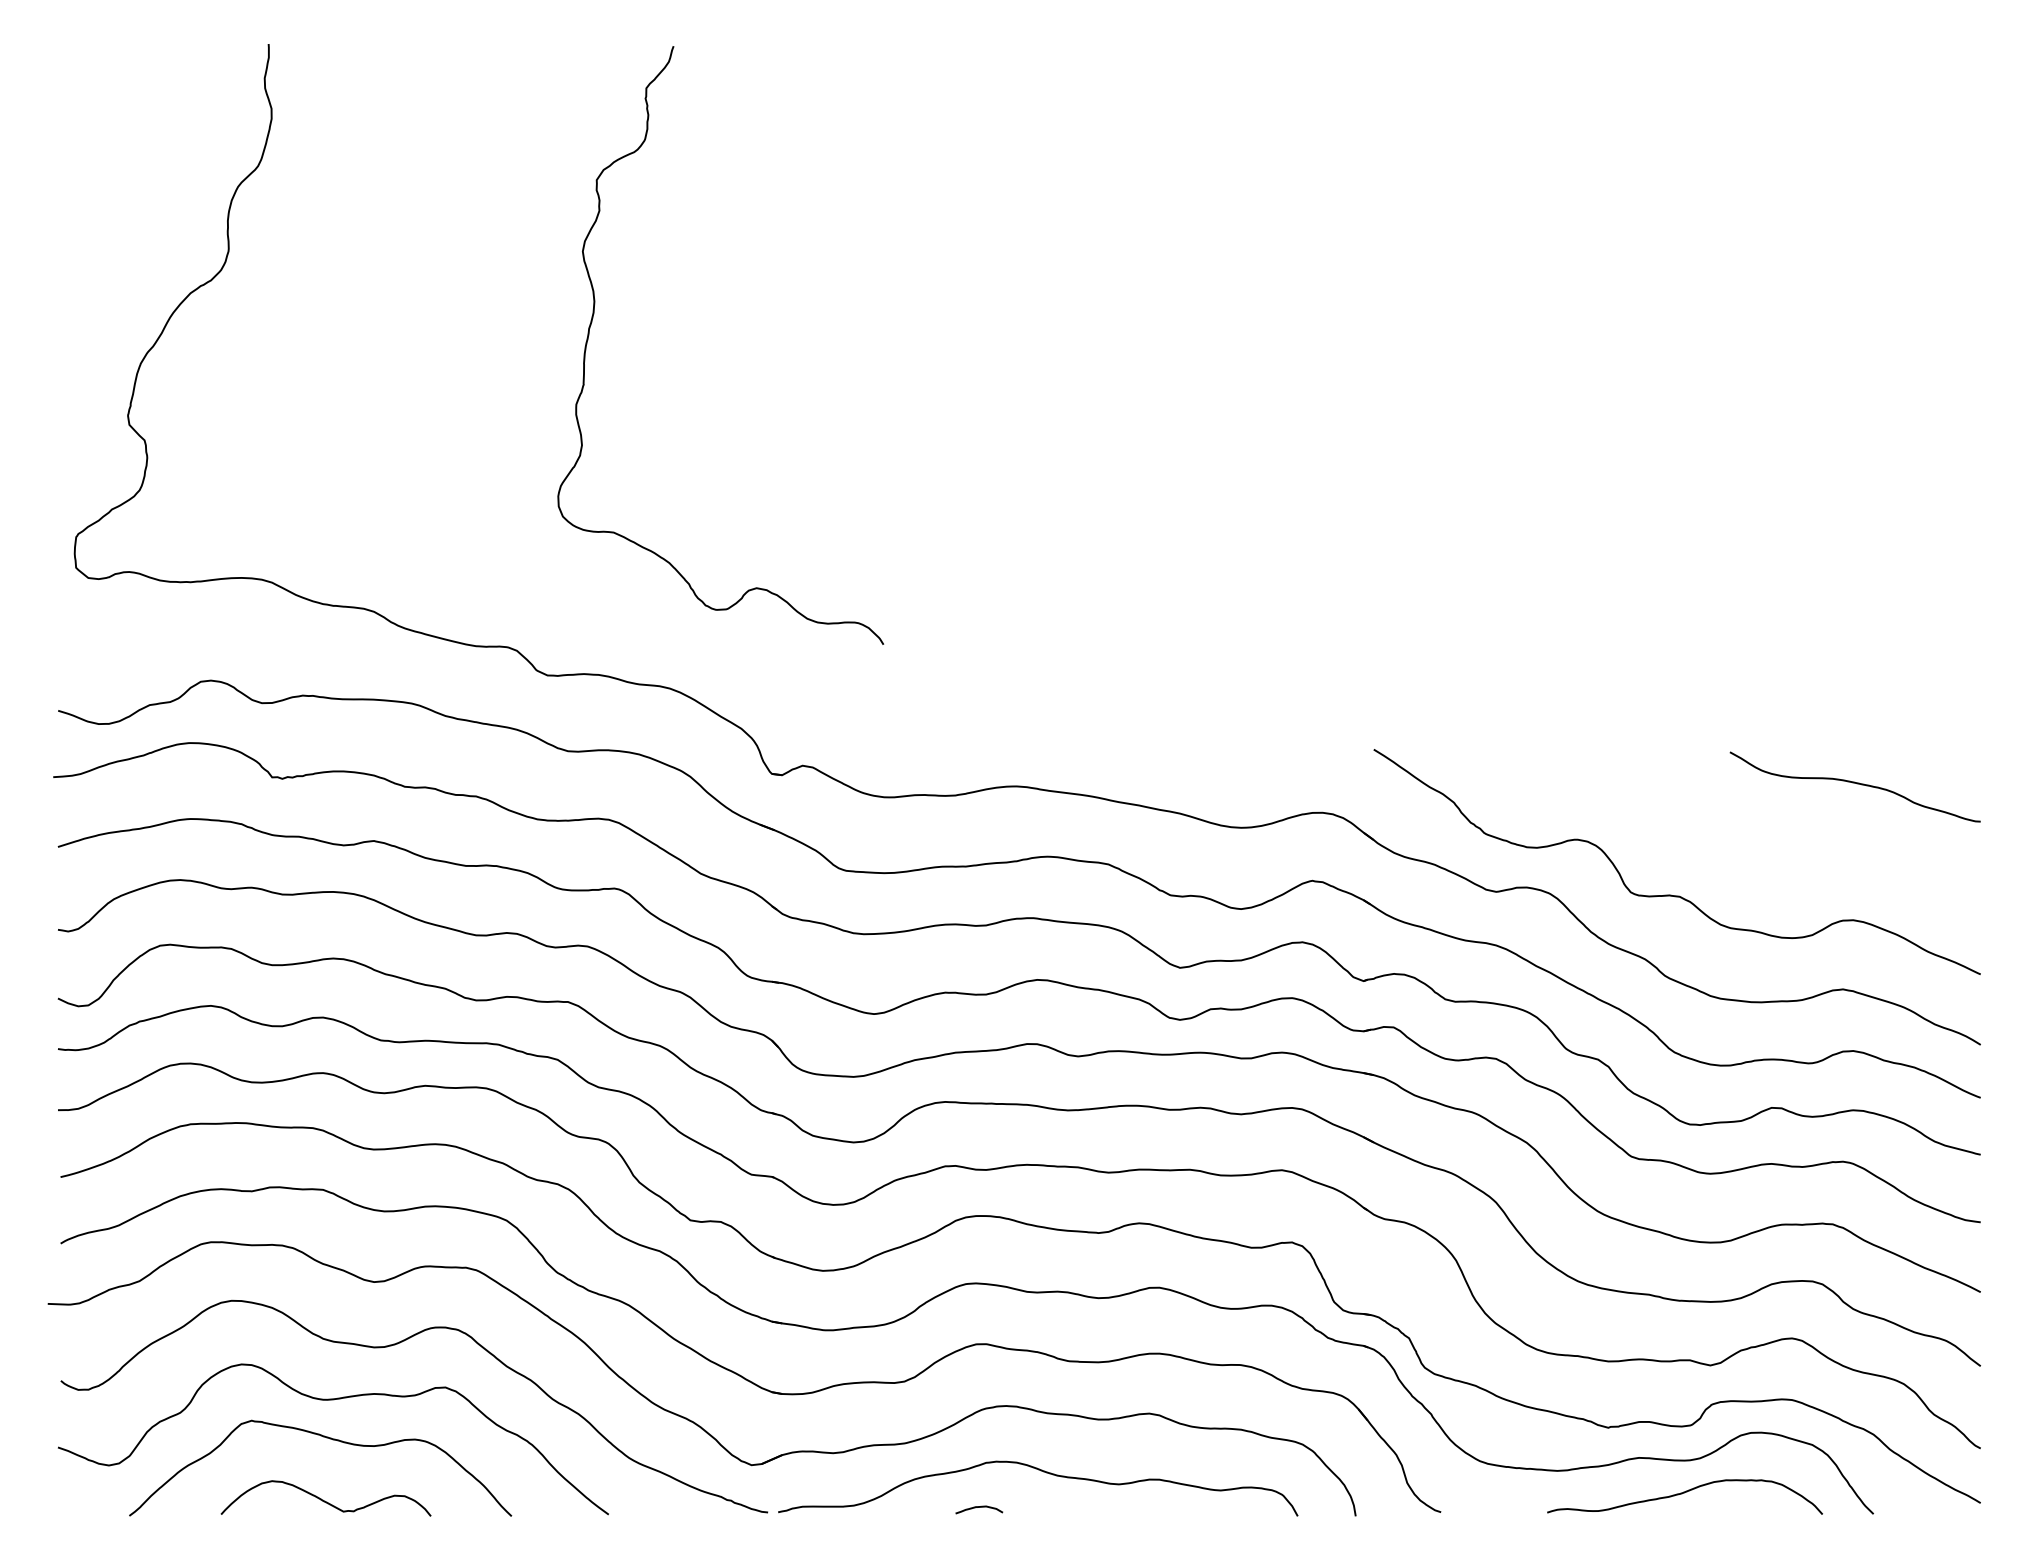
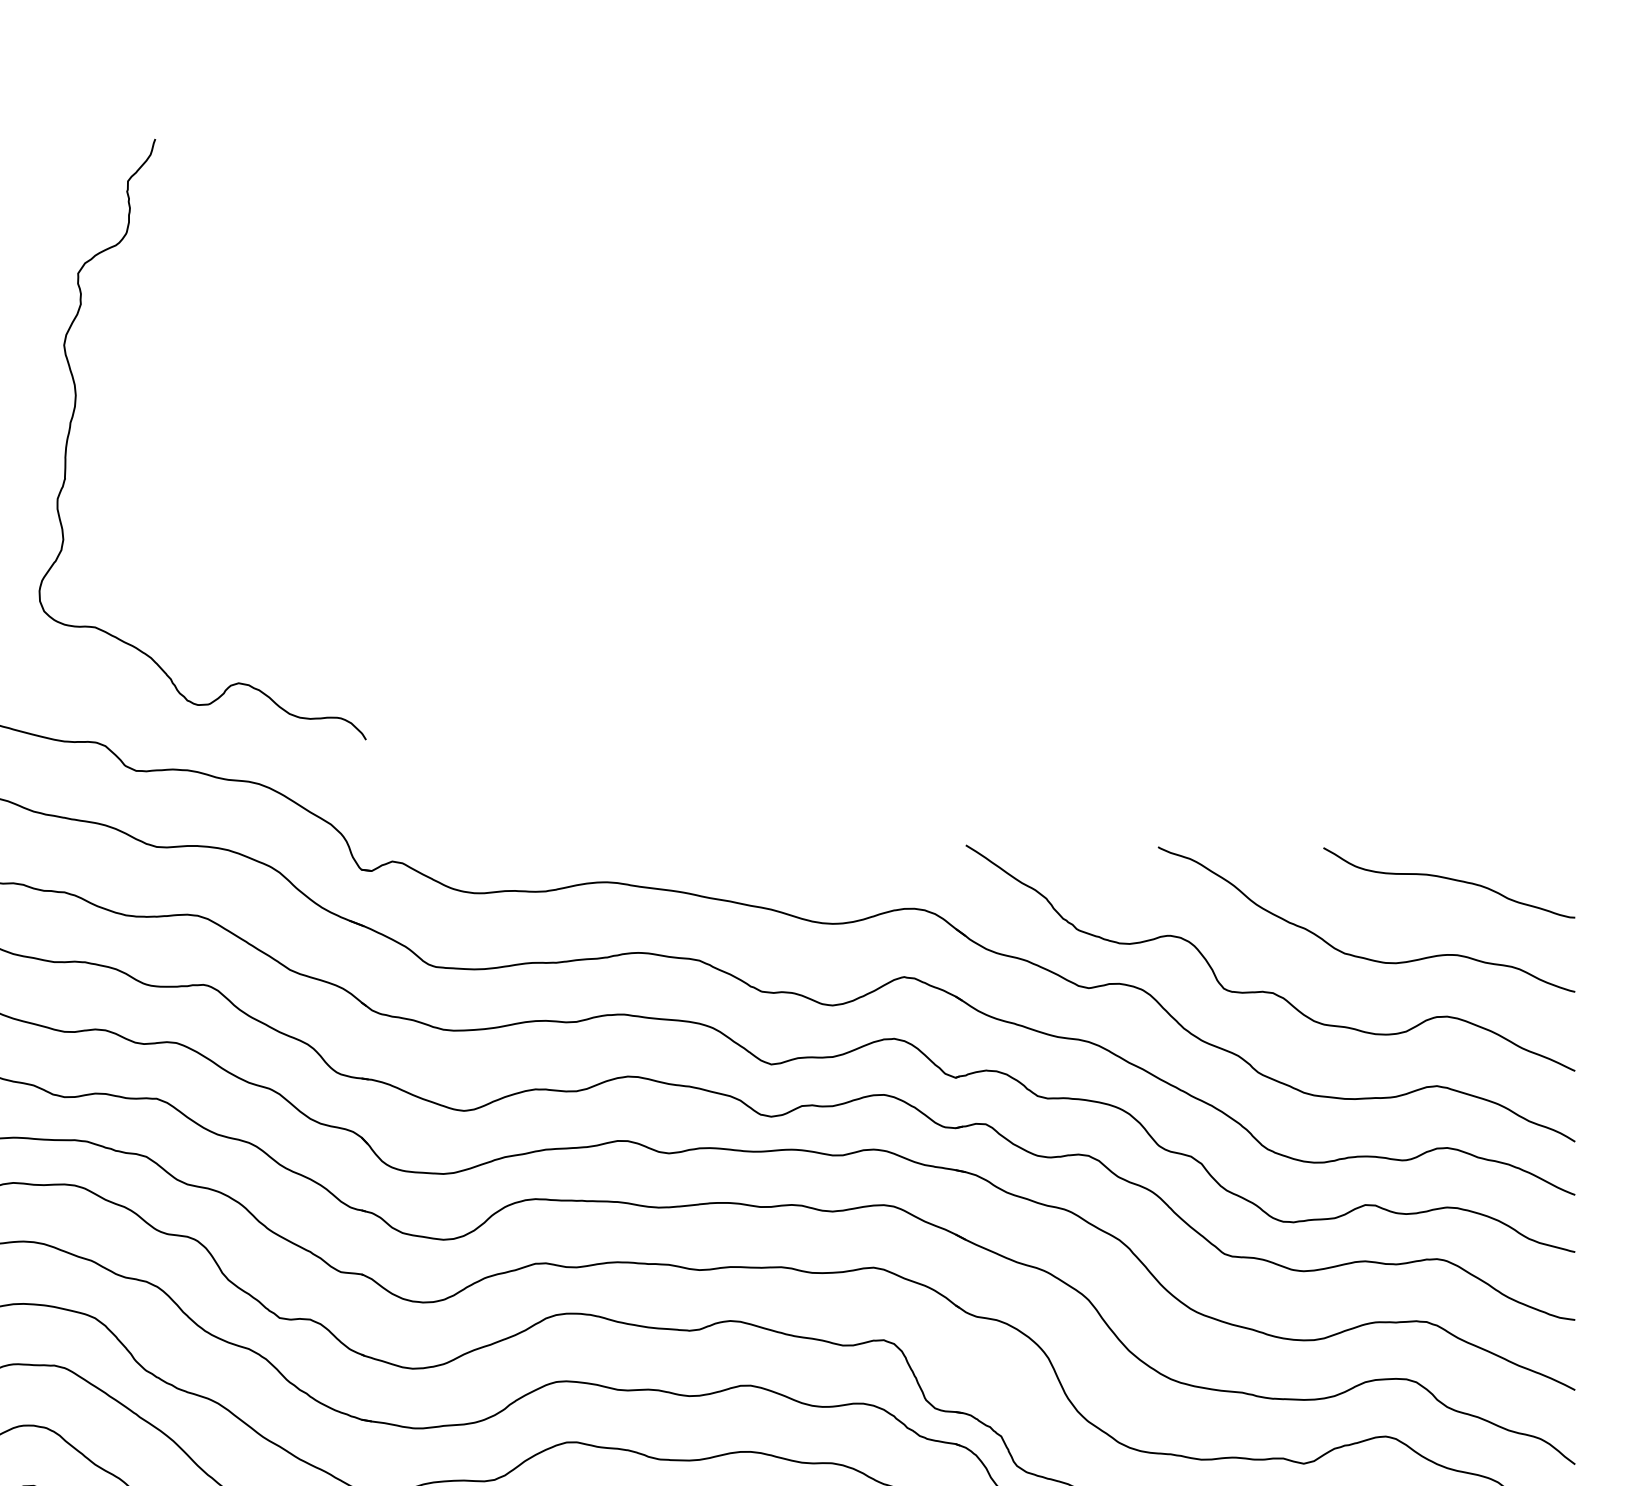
curve: (594, 314) -> (75, 408), moved
curve: (1764, 859) -> (1358, 955), added

